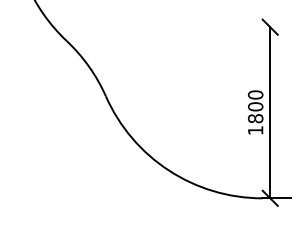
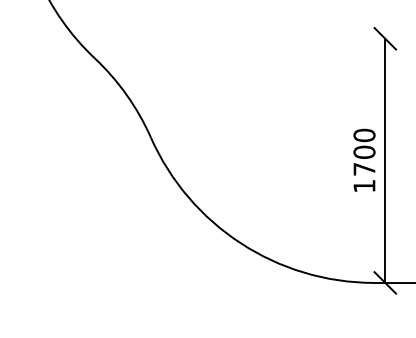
text: (255, 118) -> (364, 168), 1800 -> 1700

